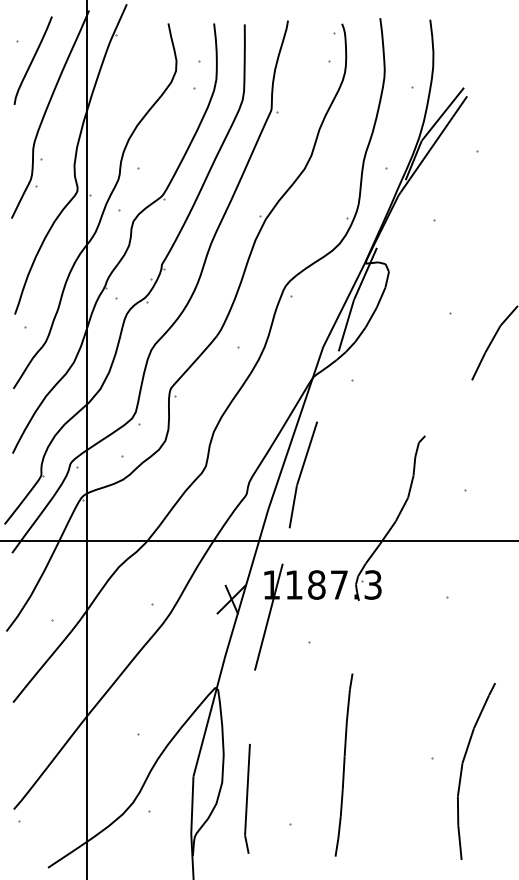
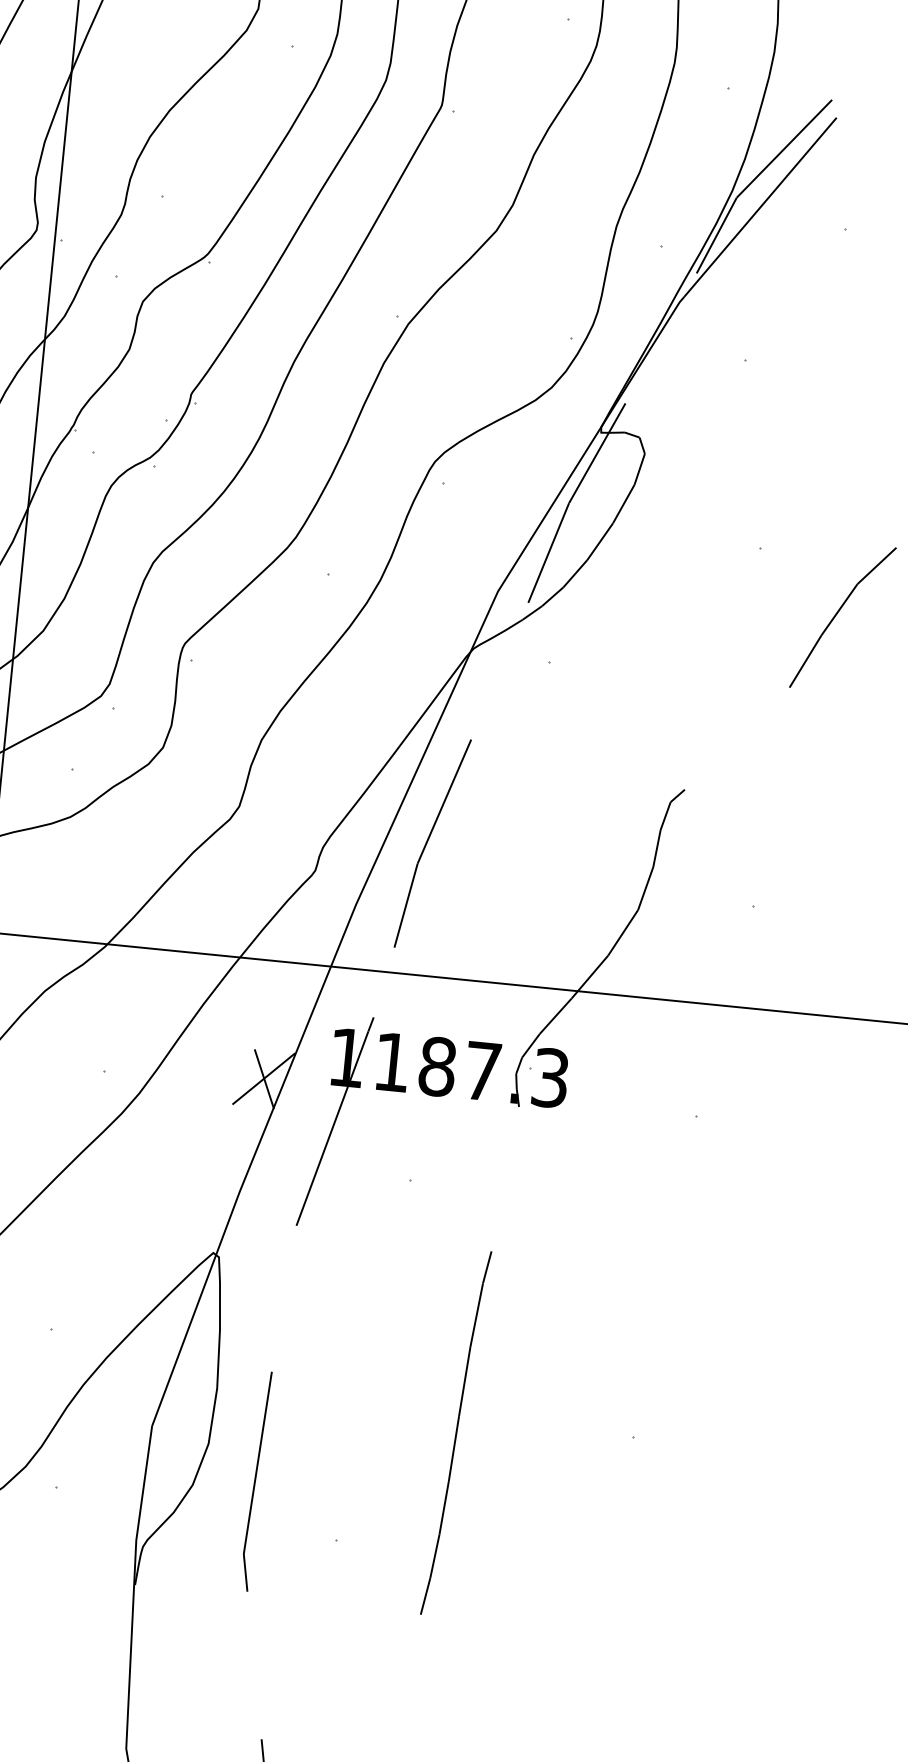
curve: (462, 771) -> (692, 1469), removed

